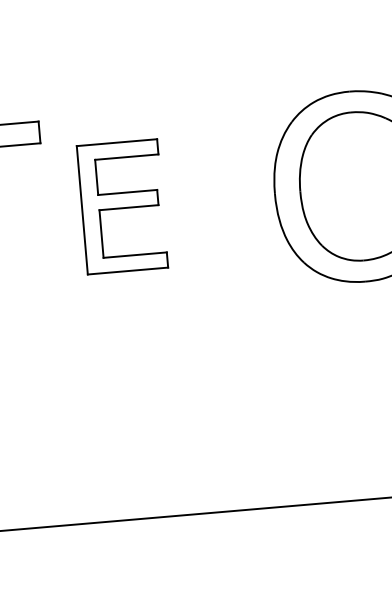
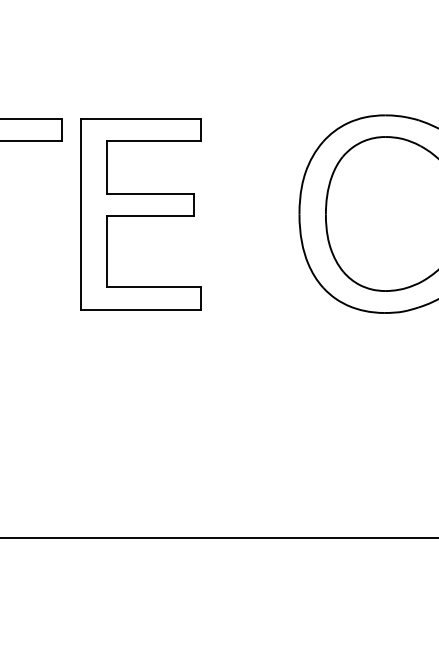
part: (122, 207) -> (140, 214), size x1.43

